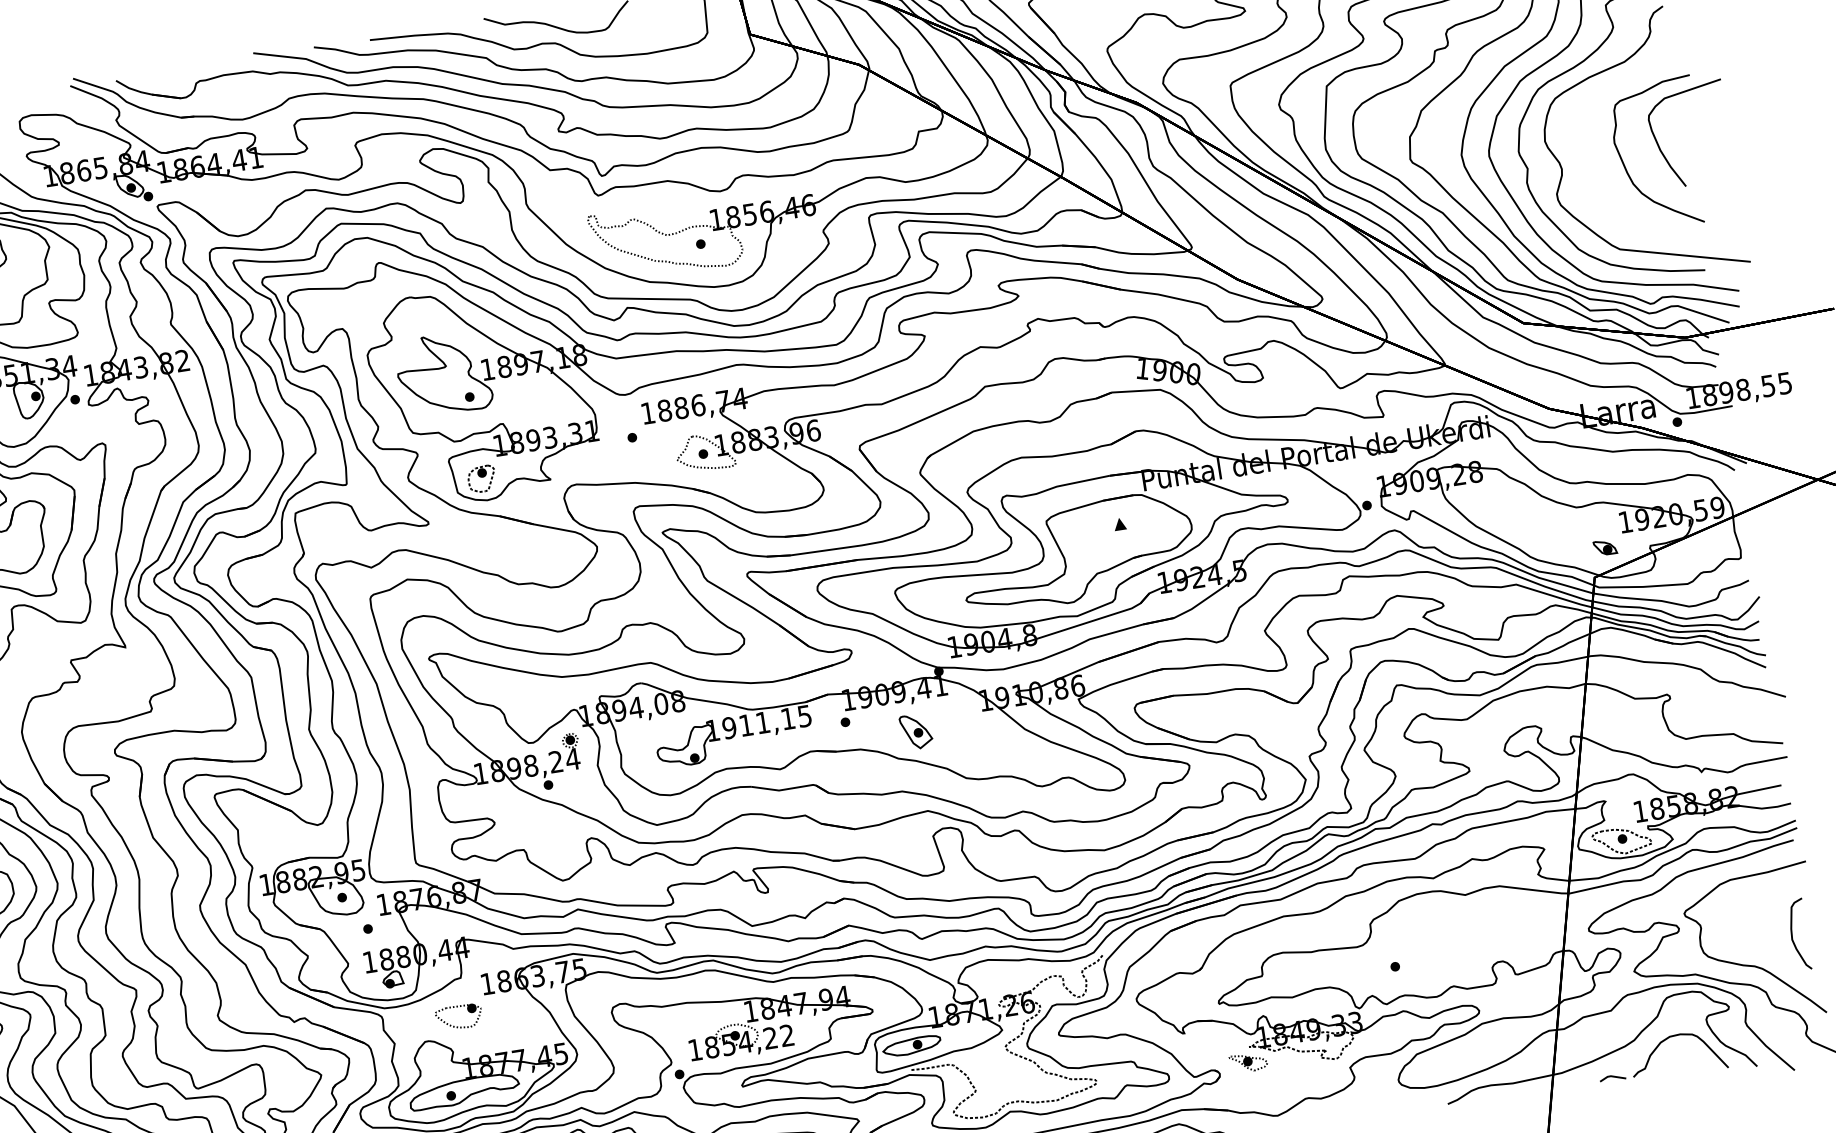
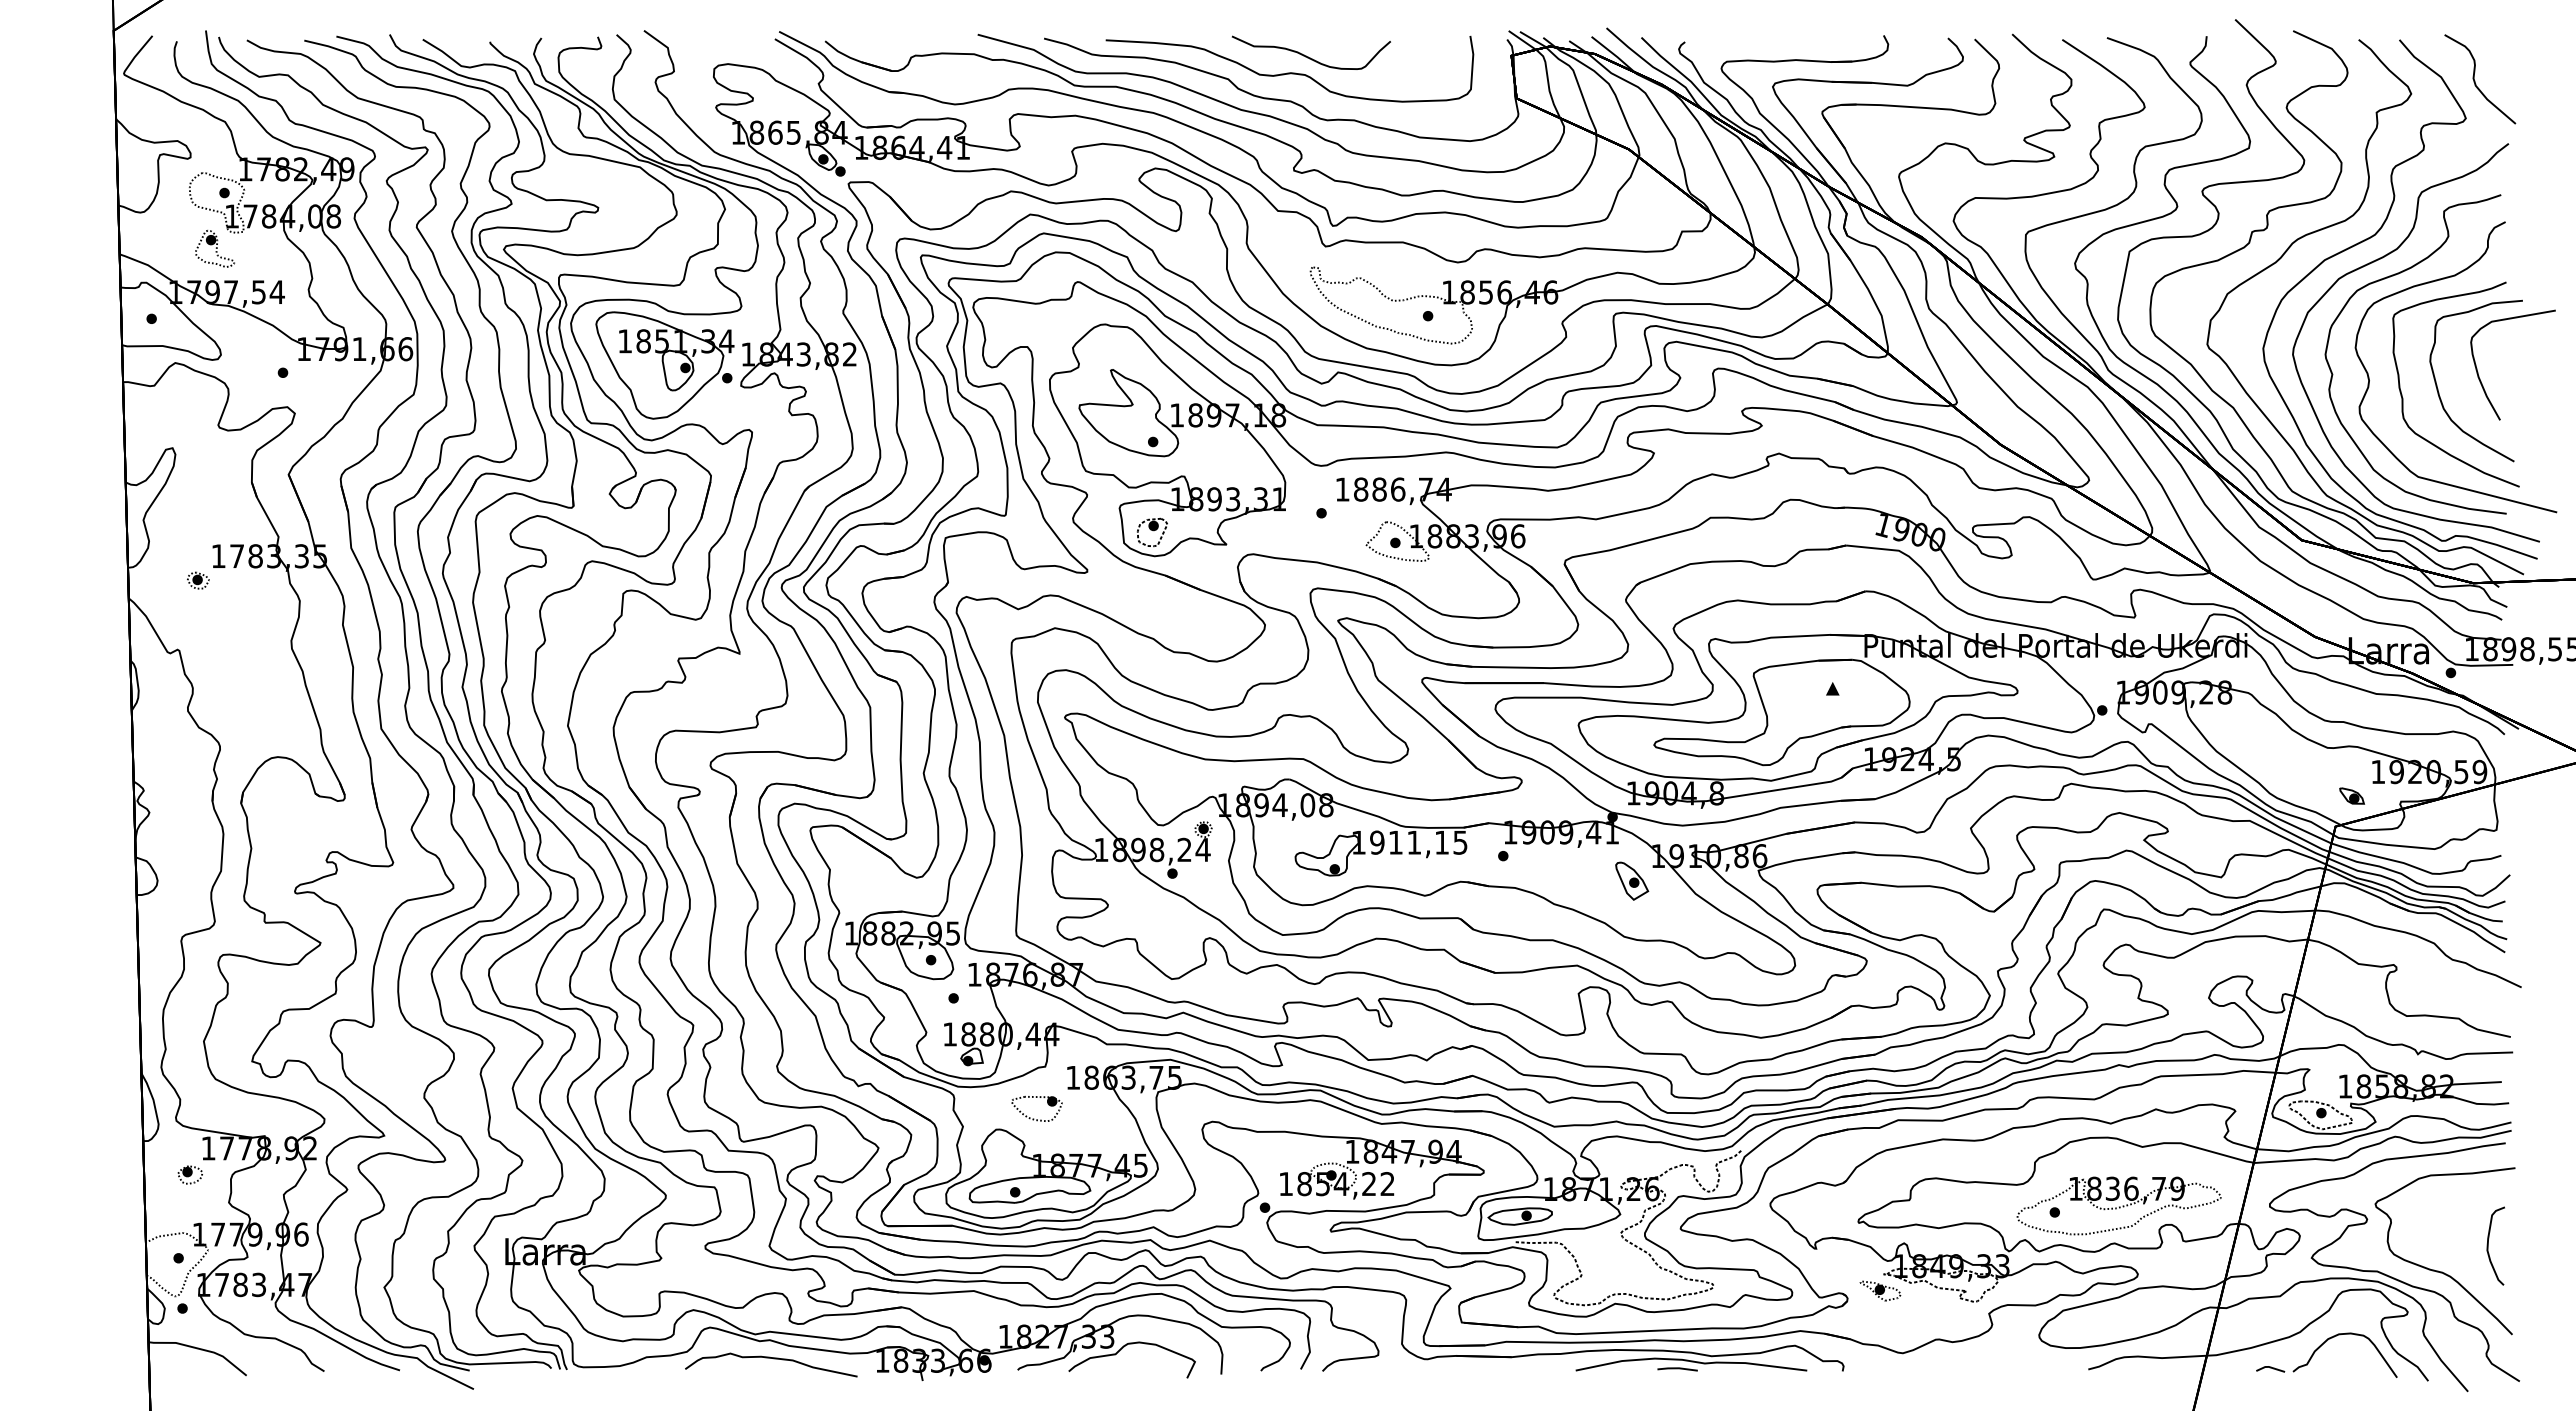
curve: (1595, 180) -> (2403, 398), added
part: (916, 731) -> (1632, 880), moved
part: (1451, 951) -> (2118, 1205), added

